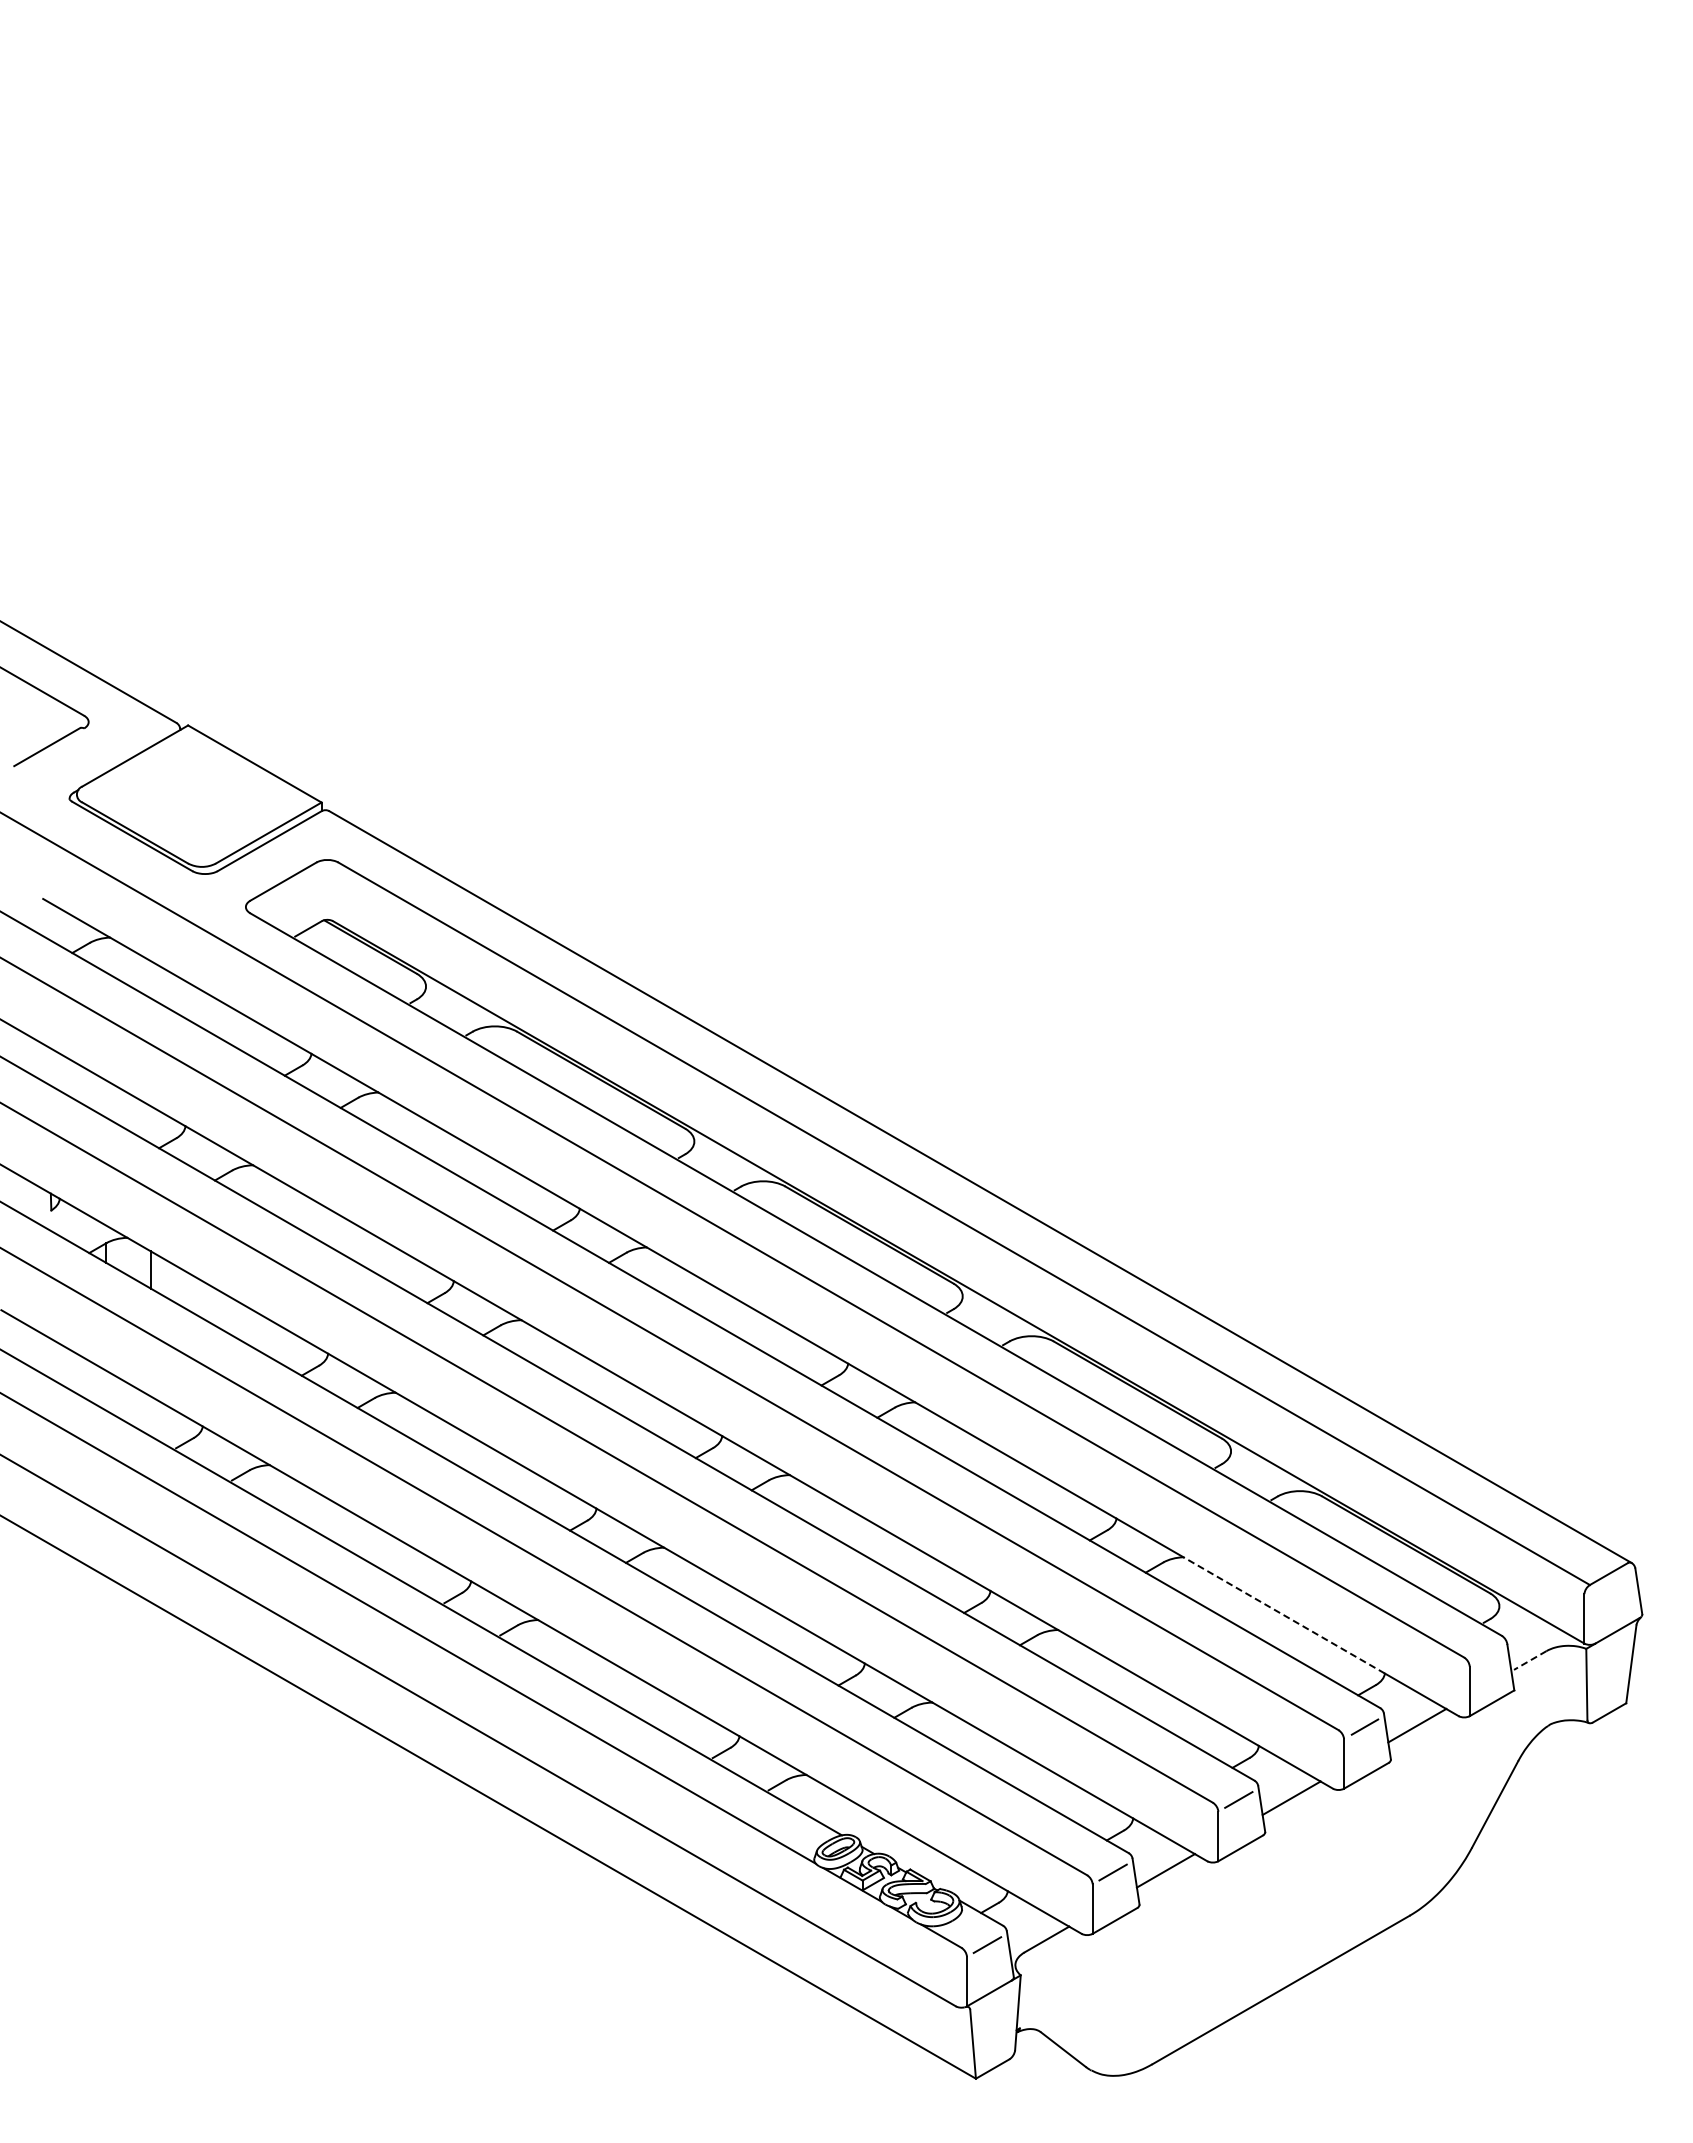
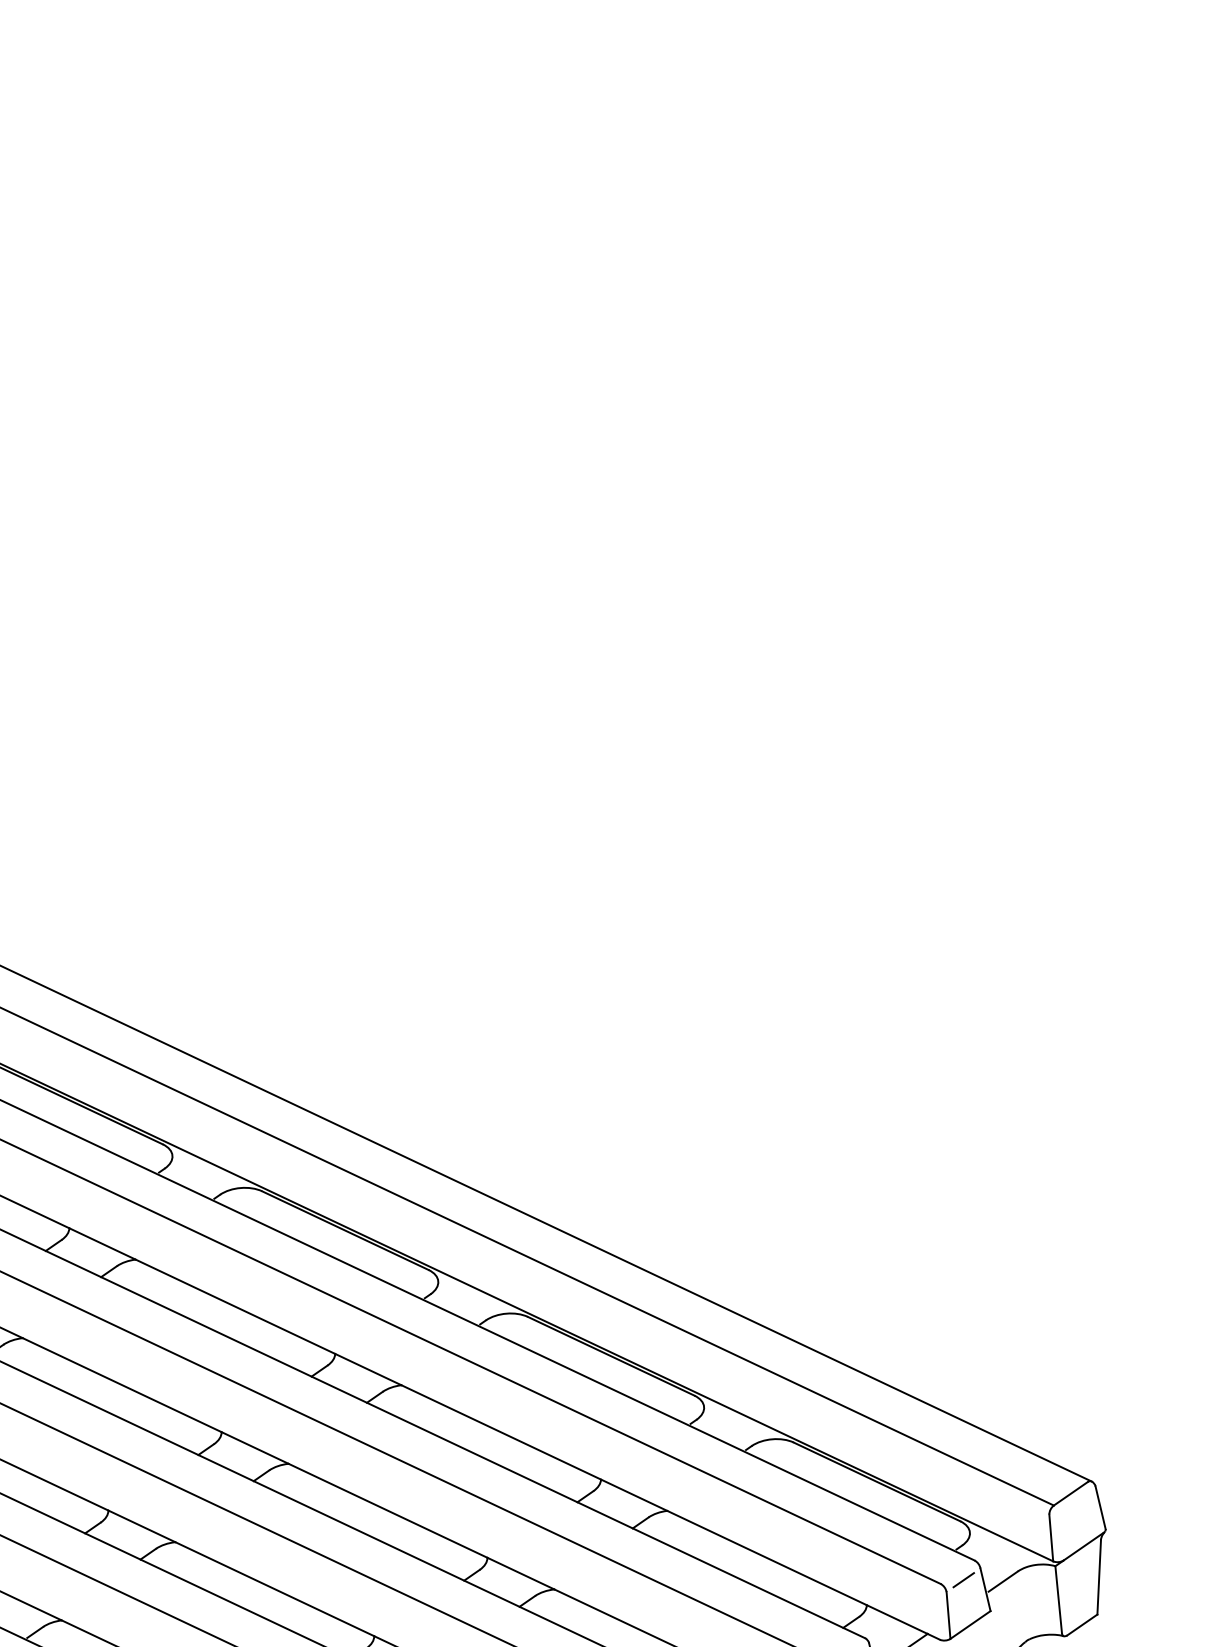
line: (1283, 1615) -> (766, 1558), dashed -> solid
line: (1488, 1655) -> (963, 1580), added
line: (1530, 1660) -> (1003, 1581), dashed -> solid

